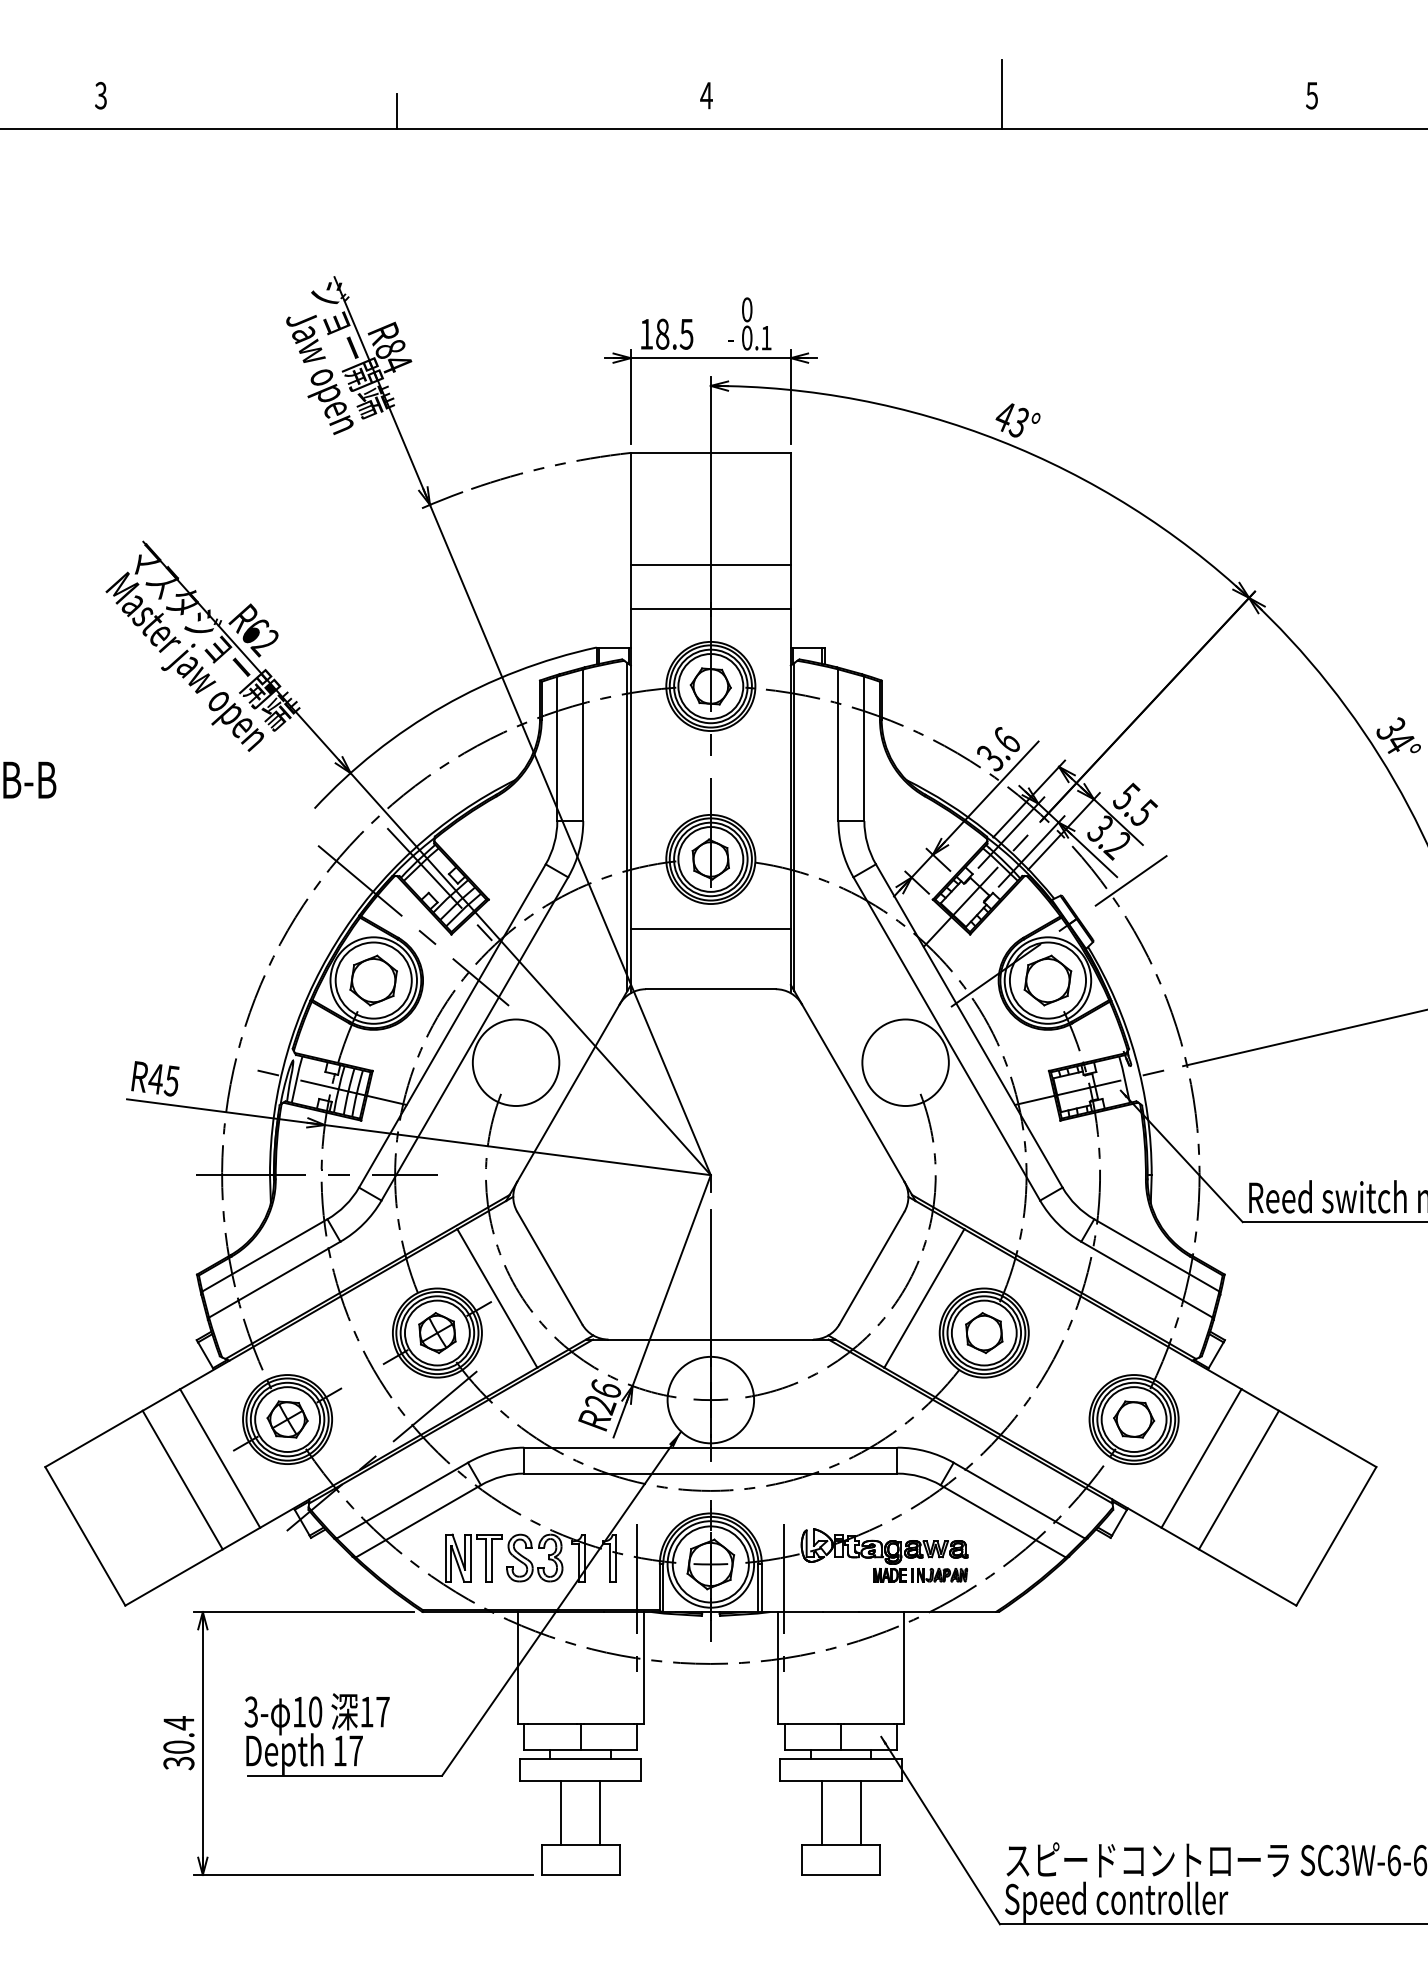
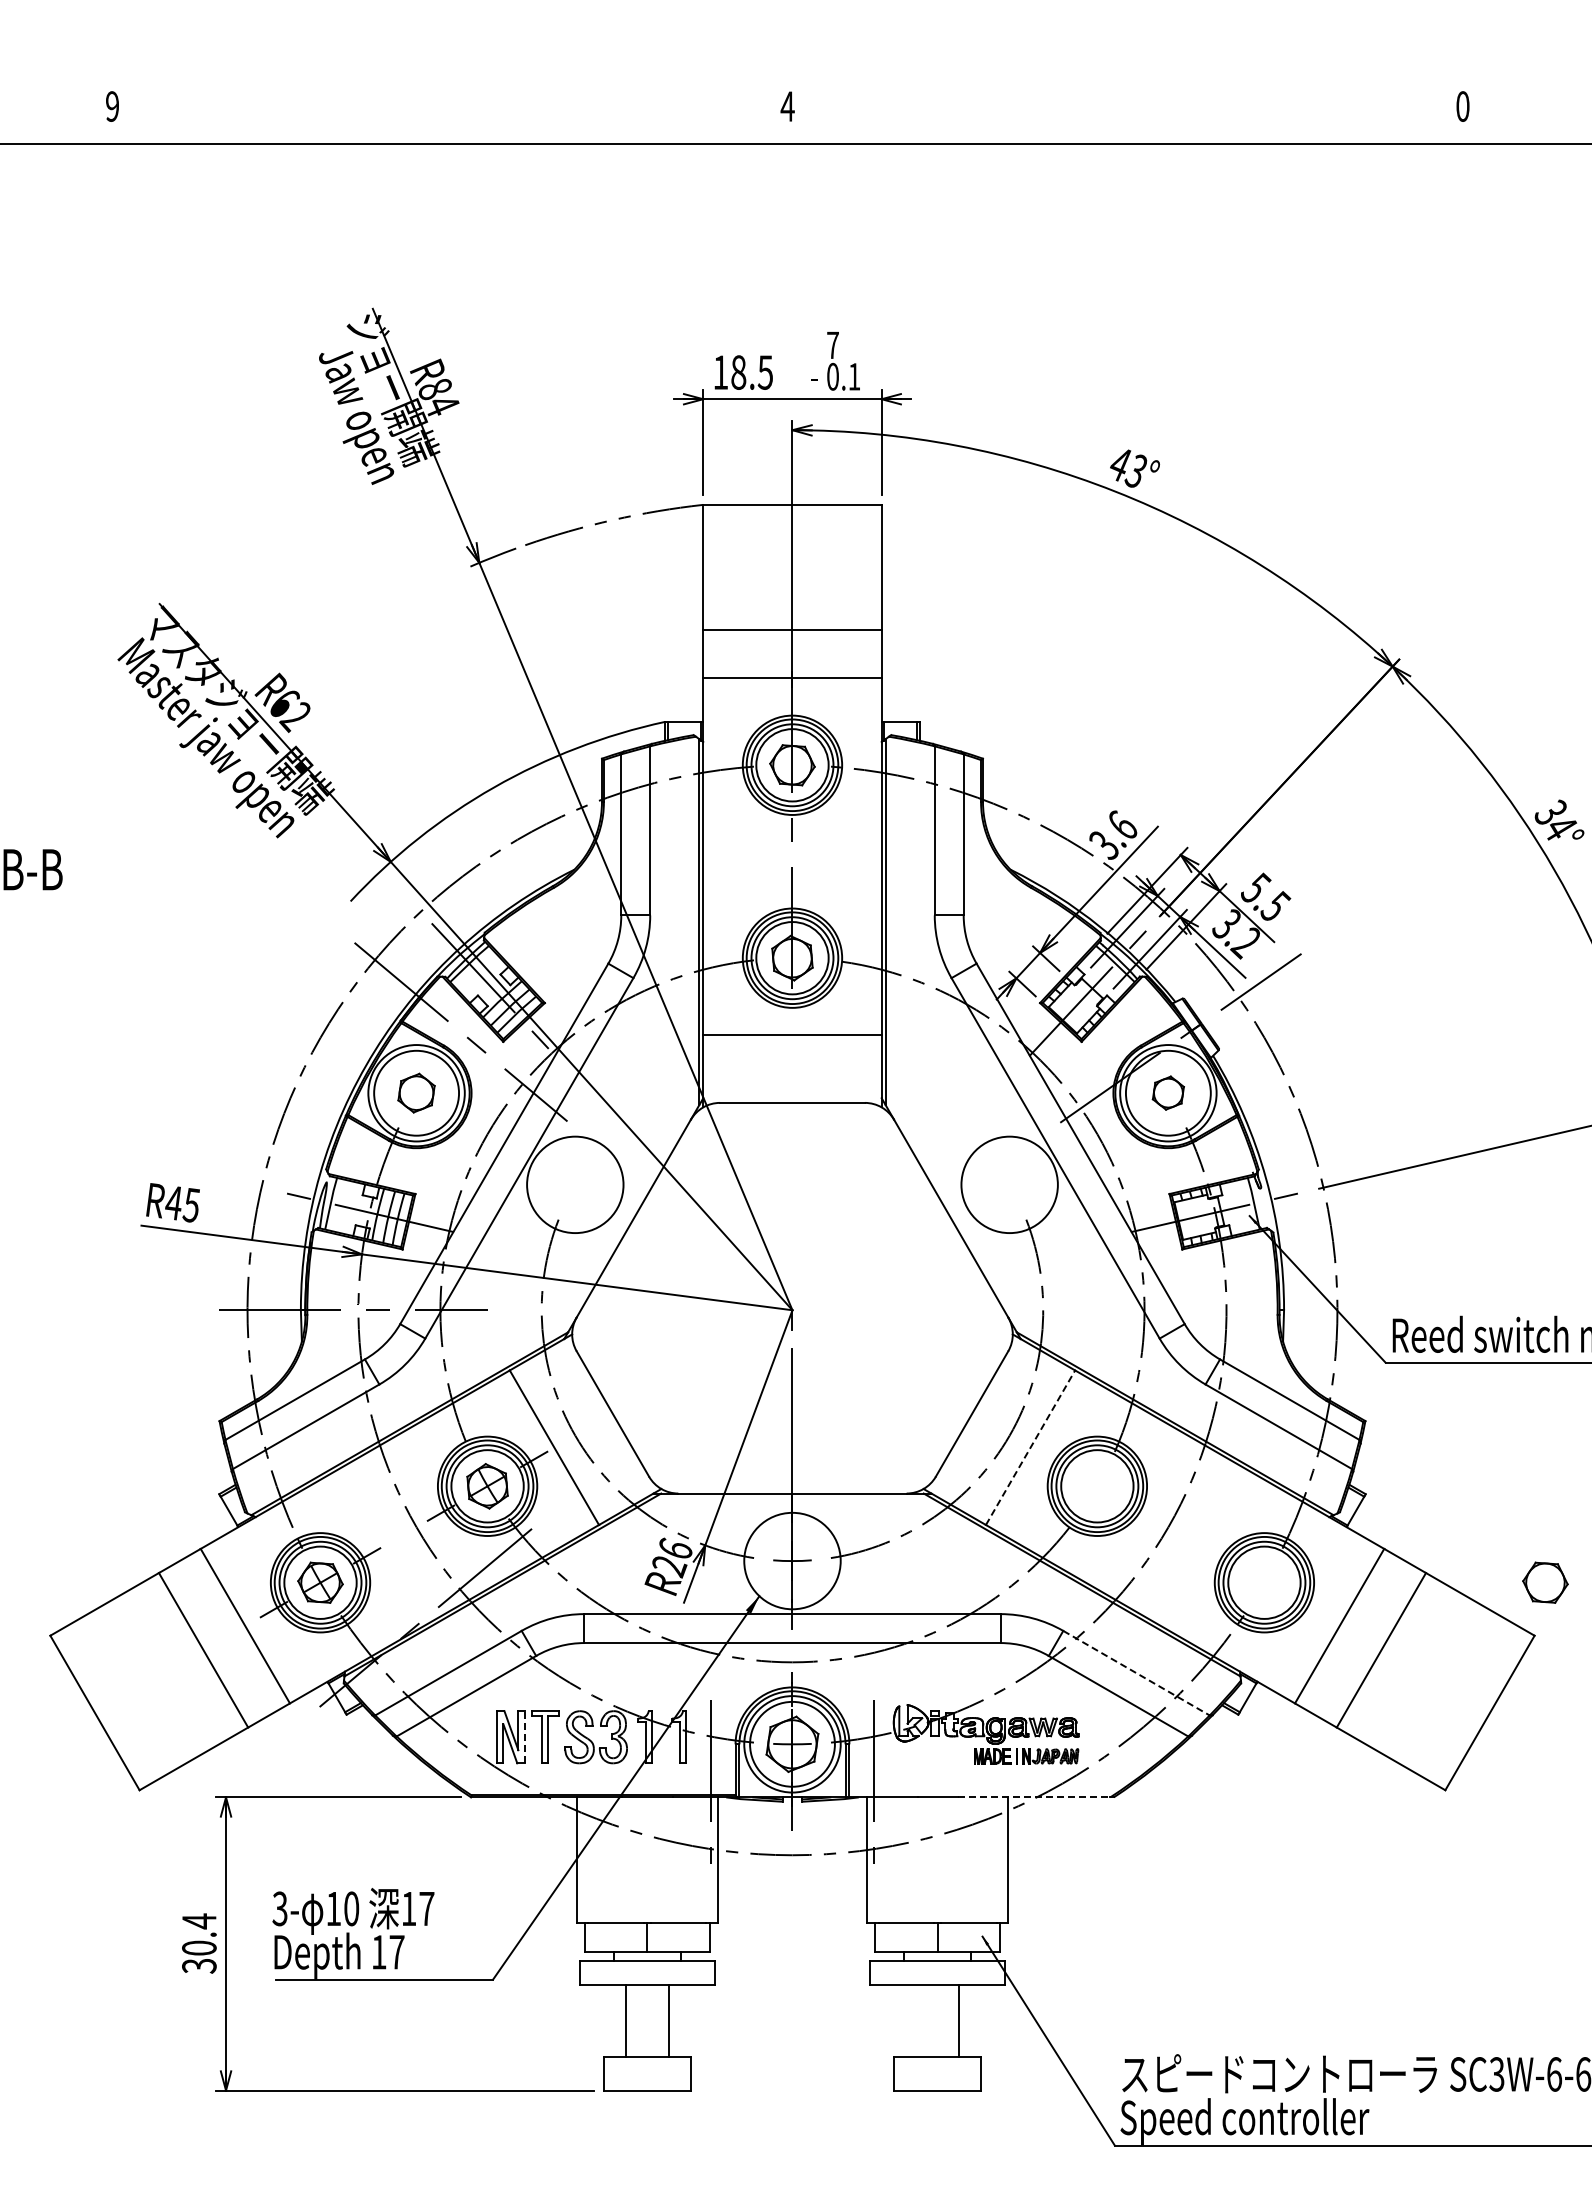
line: (1002, 93) -> (1117, 104), removed
text: (100, 95) -> (111, 106), 3 -> 9
text: (1311, 95) -> (1462, 106), 5 -> 0
line: (396, 110) -> (442, 123), removed
text: (746, 309) -> (832, 345), 0 -> 7
part: (373, 979) -> (416, 1092), size x0.7
part: (1048, 979) -> (1168, 1092), size x0.6
line: (924, 1298) -> (1030, 1447), solid -> dashed
part: (984, 1333) -> (1097, 1486), removed
part: (1134, 1419) -> (1545, 1582), moved
line: (1019, 1500) -> (1136, 1673), solid -> dashed
line: (470, 1557) -> (524, 1736), solid -> dashed
line: (927, 1612) -> (1034, 1797), solid -> dashed
line: (821, 1812) -> (915, 2020), removed

